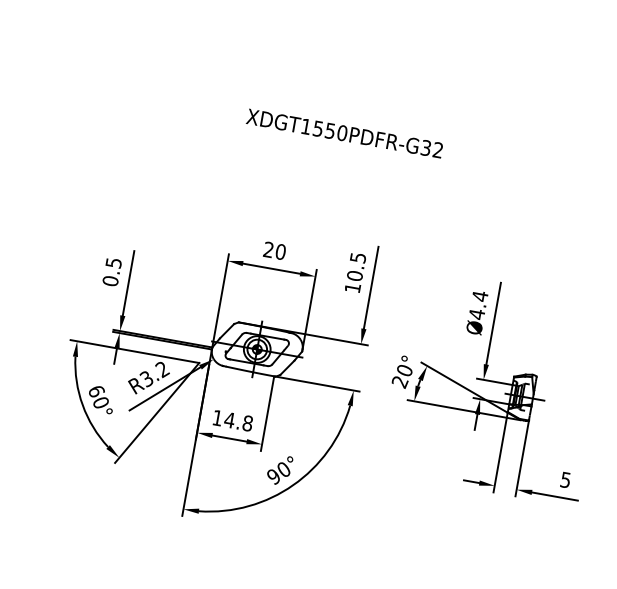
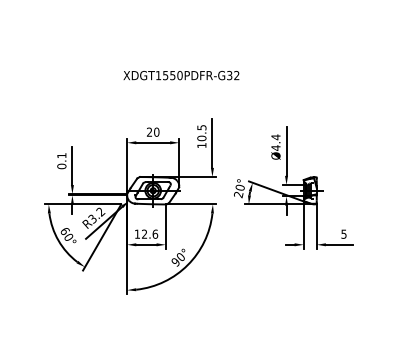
text: (344, 133) -> (181, 75), moved
text: (113, 262) -> (61, 155), 0.5 -> 0.1
text: (238, 420) -> (149, 233), 14.8 -> 12.6

